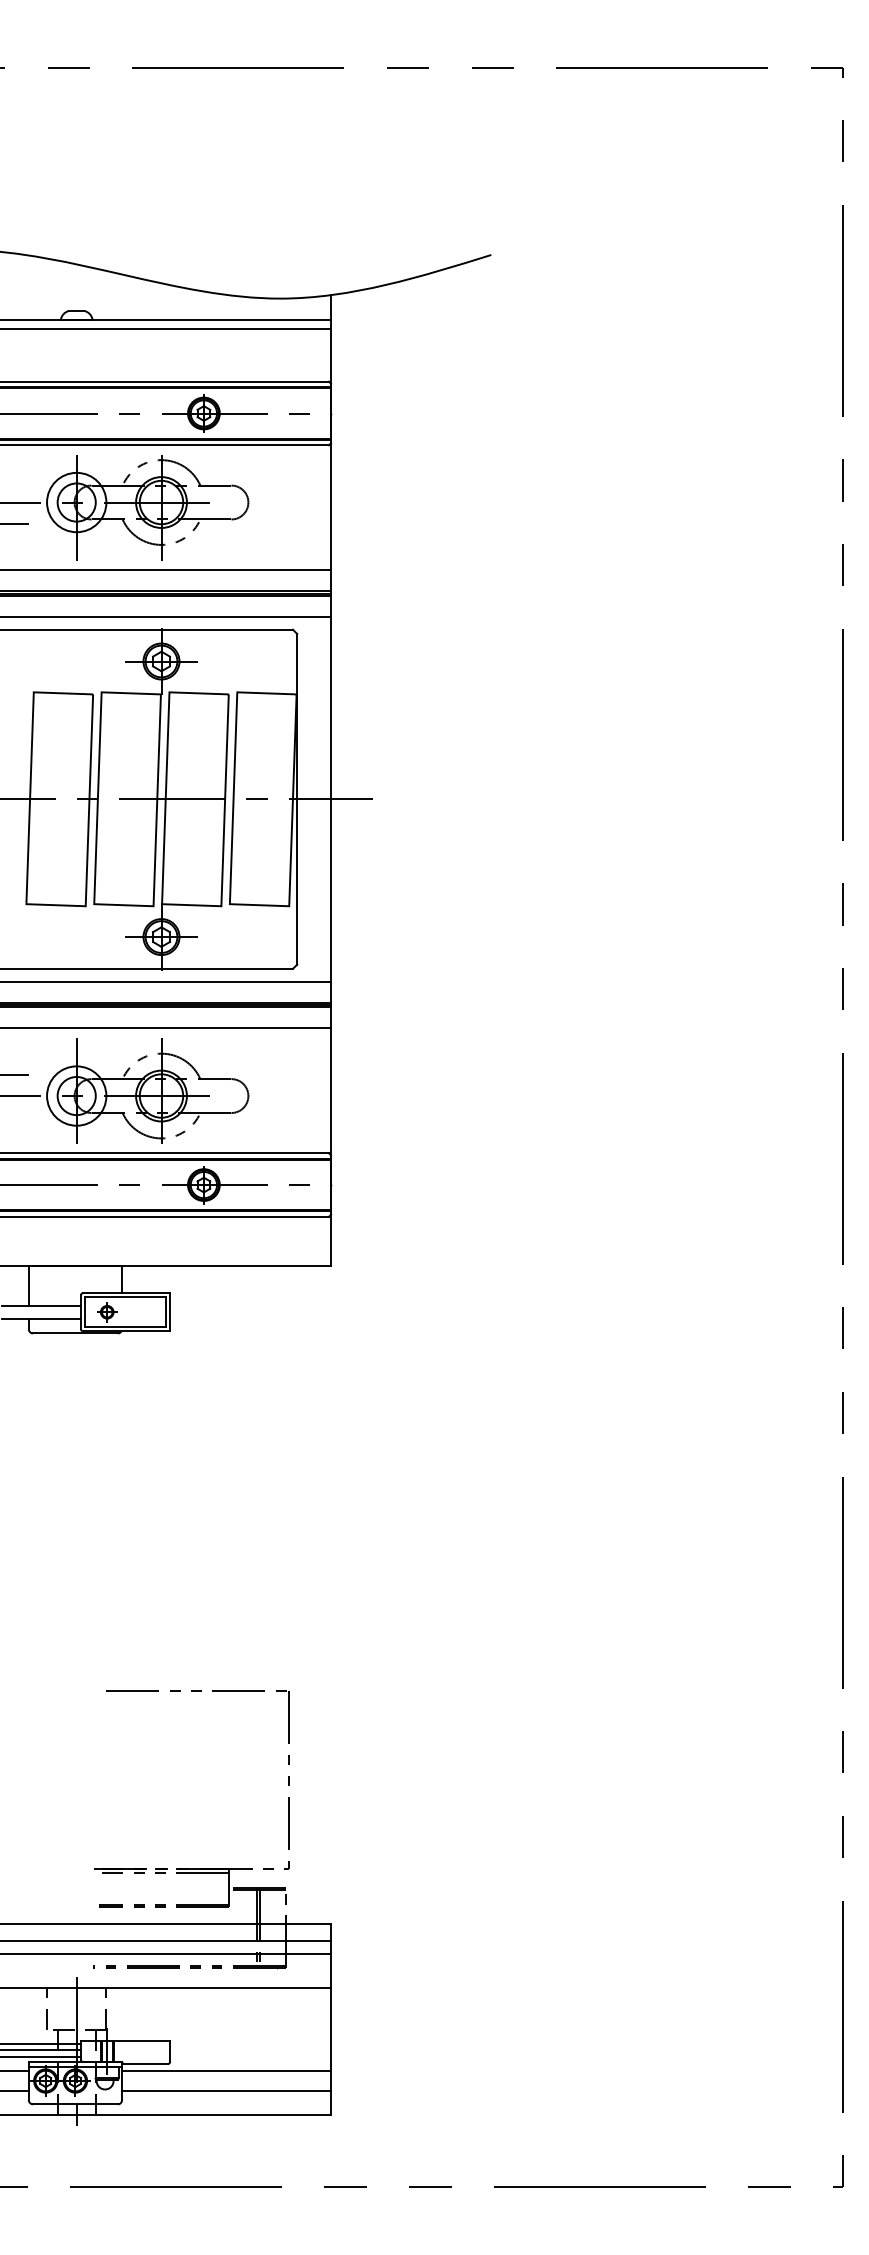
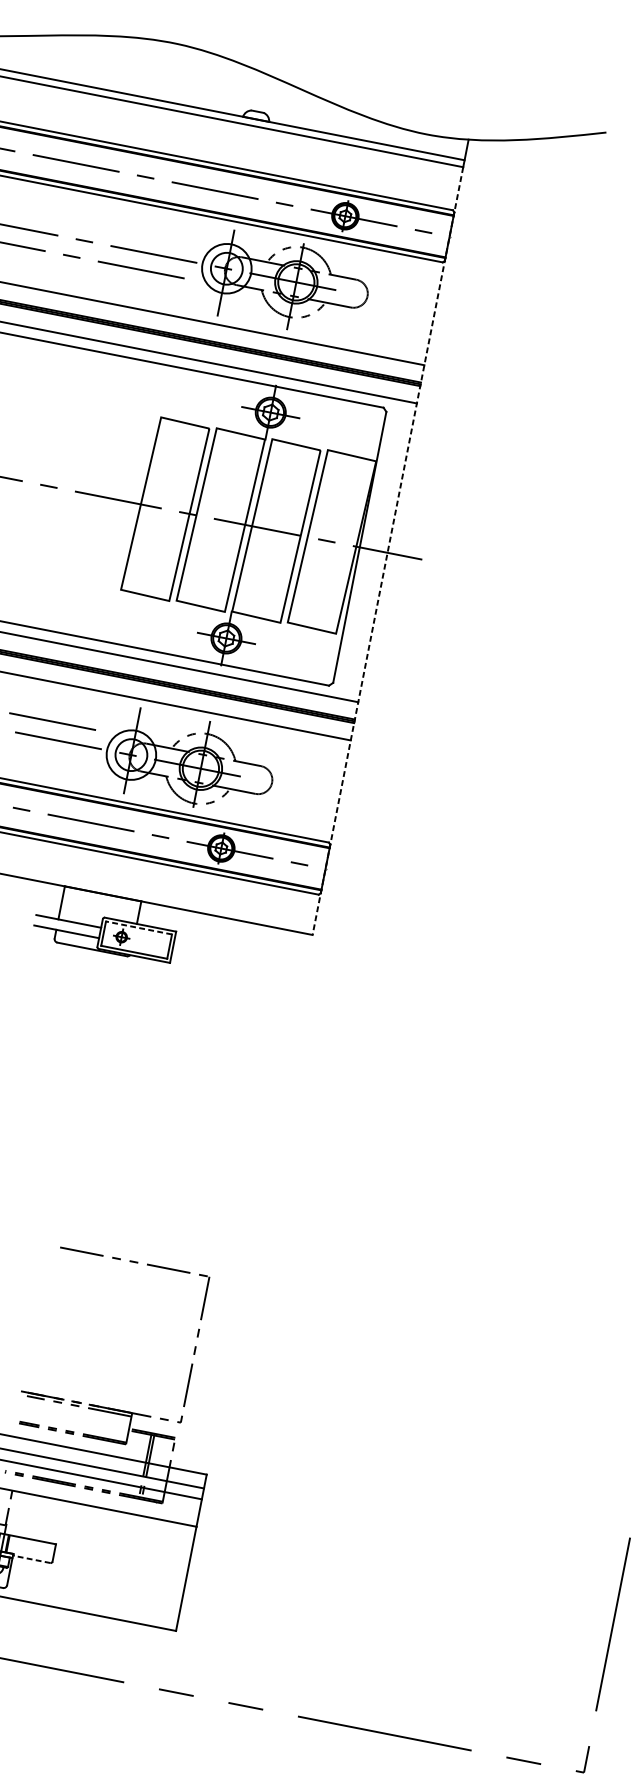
line: (331, 797) -> (388, 551), solid -> dashed
line: (124, 1297) -> (138, 927), solid -> dashed
line: (146, 2064) -> (32, 1559), solid -> dashed
line: (226, 2071) -> (97, 1578), removed
line: (226, 2090) -> (94, 1594), removed

